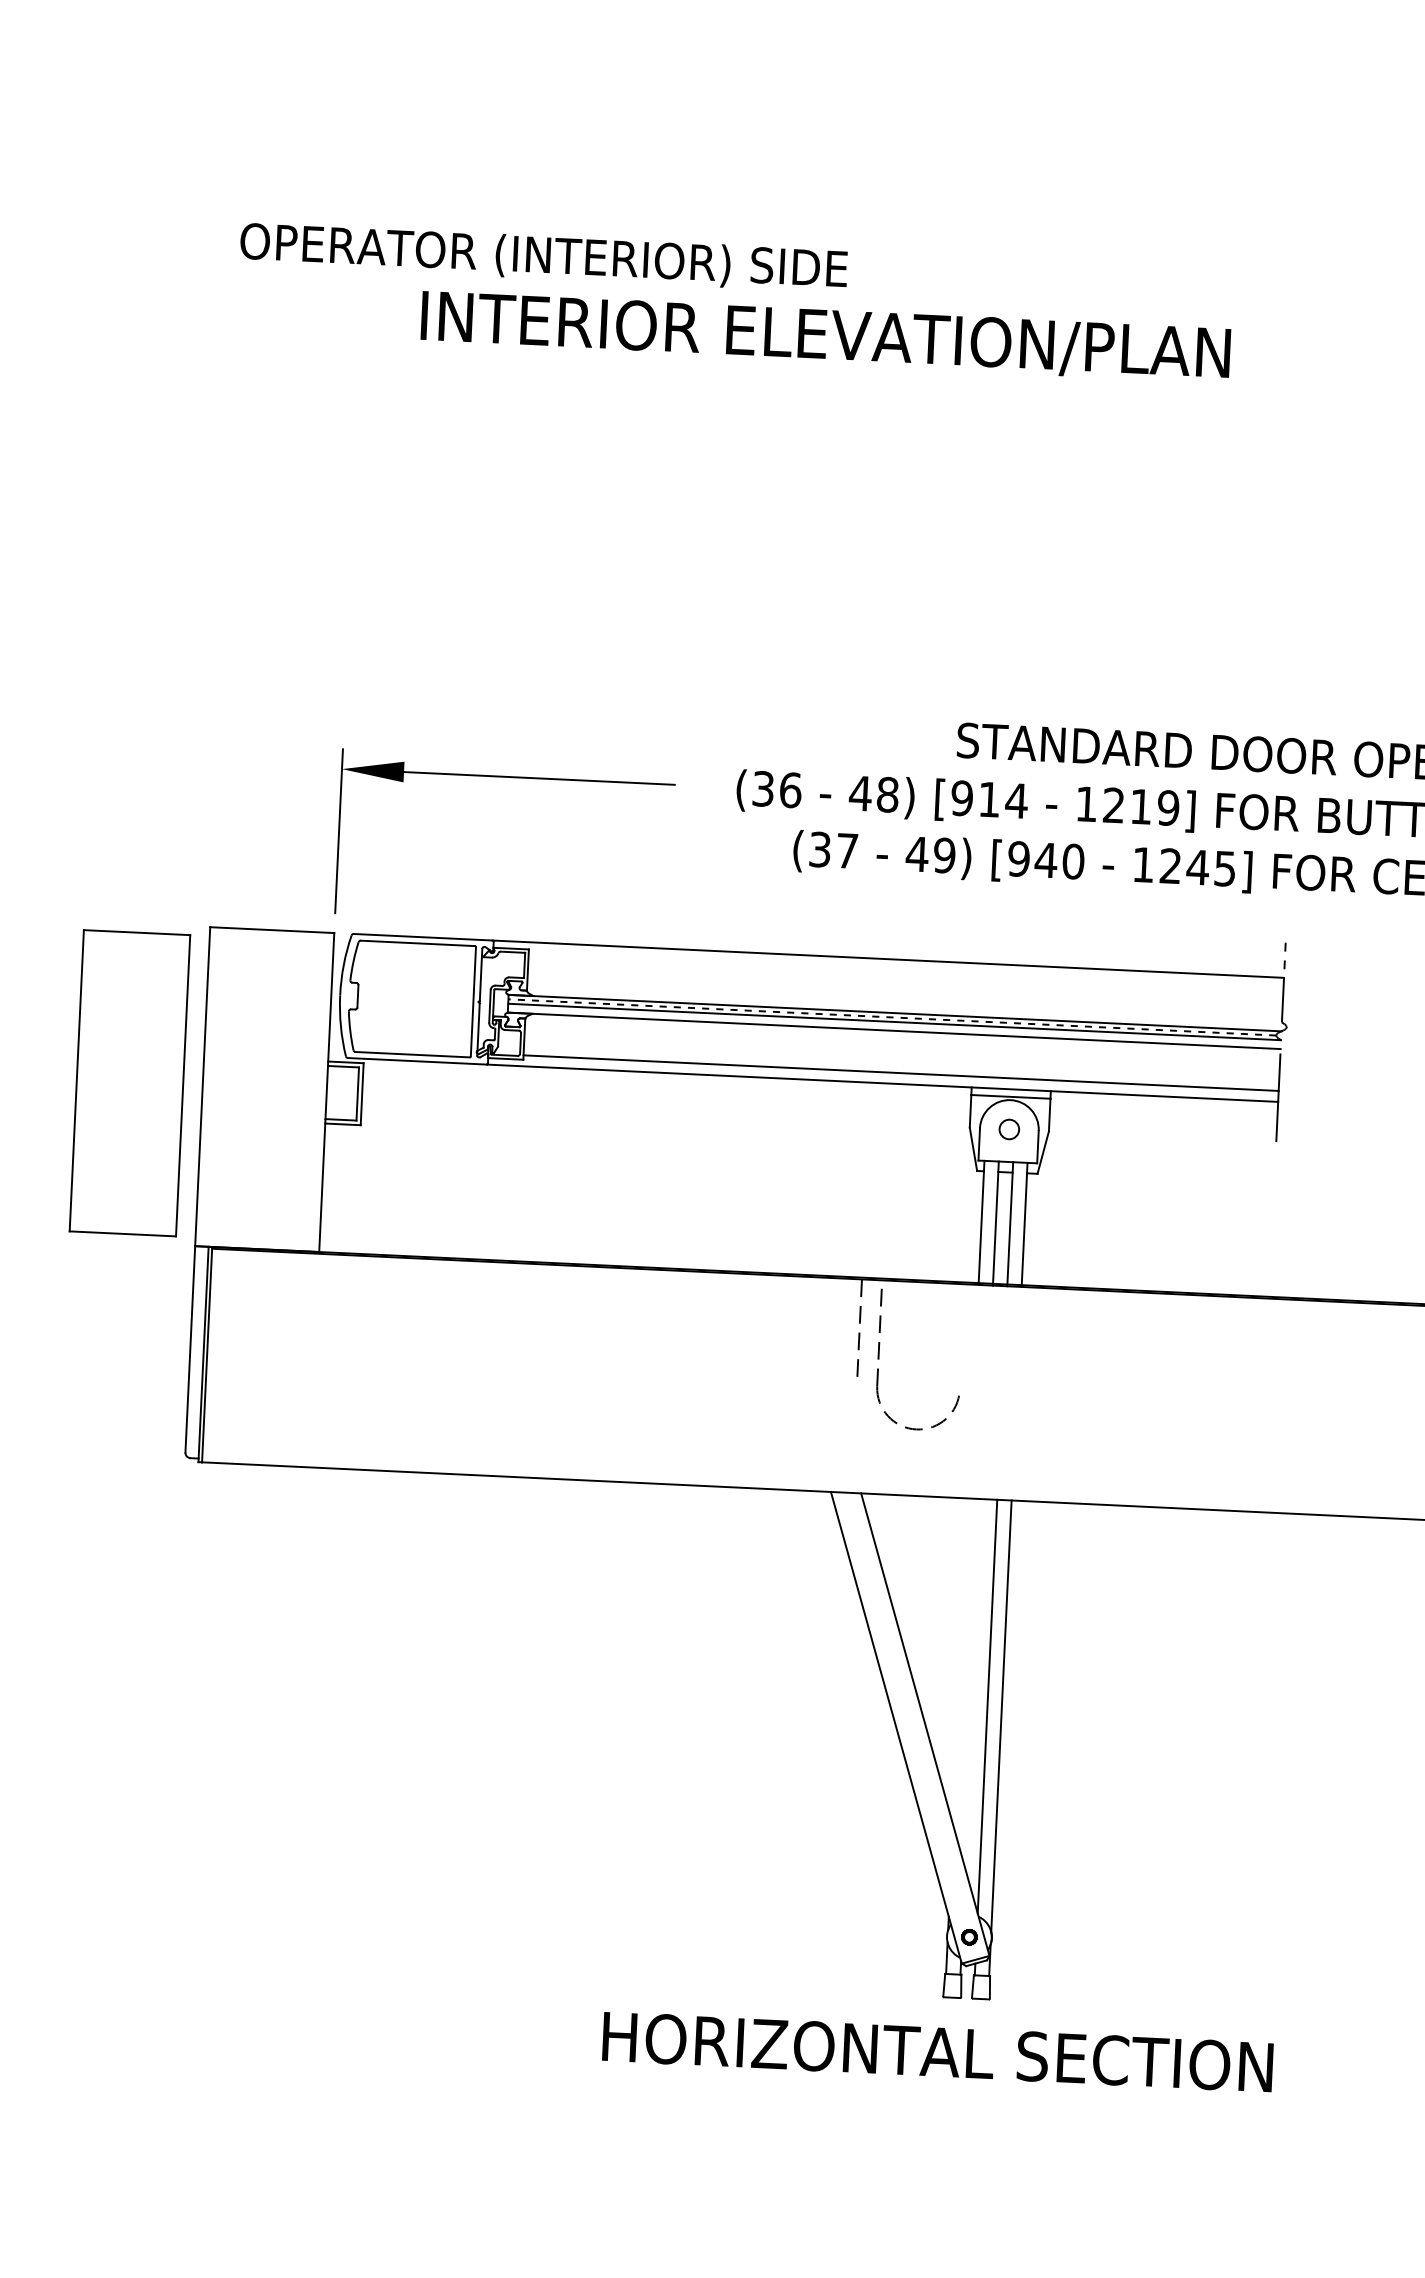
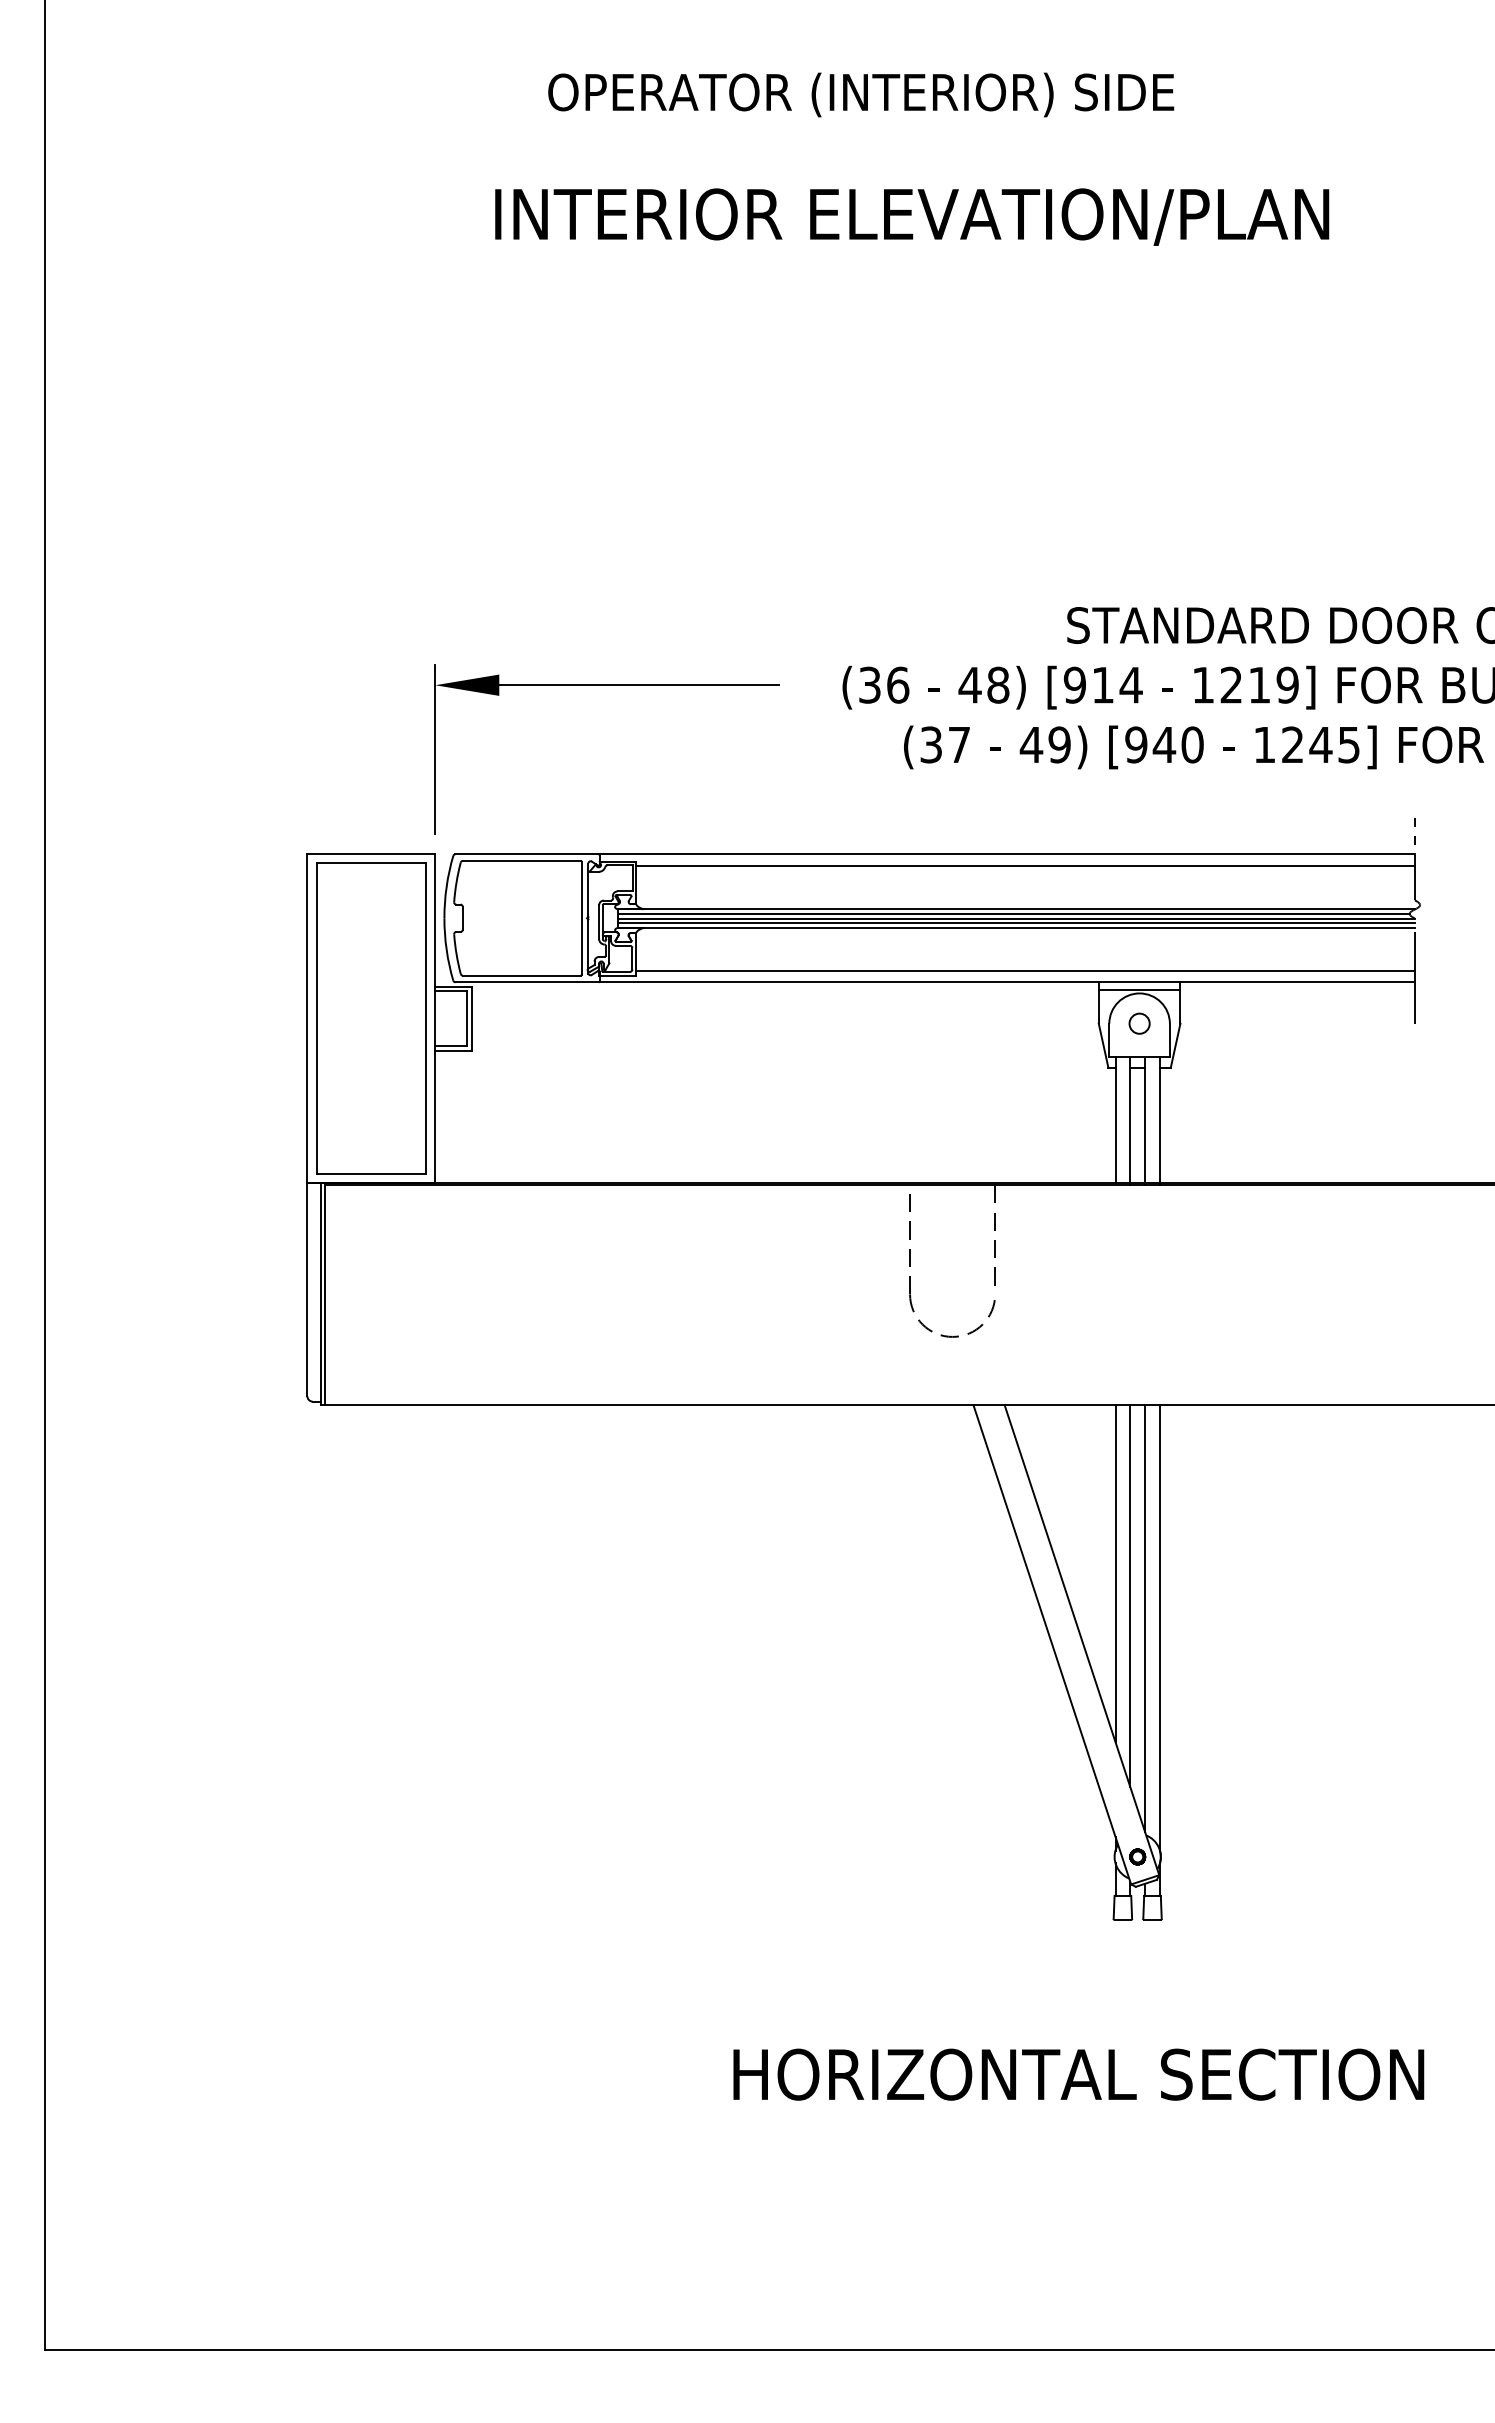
text: (544, 257) -> (861, 94), moved
line: (905, 970) -> (1025, 865), added
line: (892, 1017) -> (1013, 914), dashed -> solid
line: (893, 1026) -> (1015, 923), added
part: (130, 1082) -> (371, 1018), moved
part: (878, 1358) -> (910, 1265), moved
line: (960, 1661) -> (1115, 1573), added
line: (974, 1684) -> (1130, 1596), added
text: (937, 2051) -> (1078, 2074), moved

